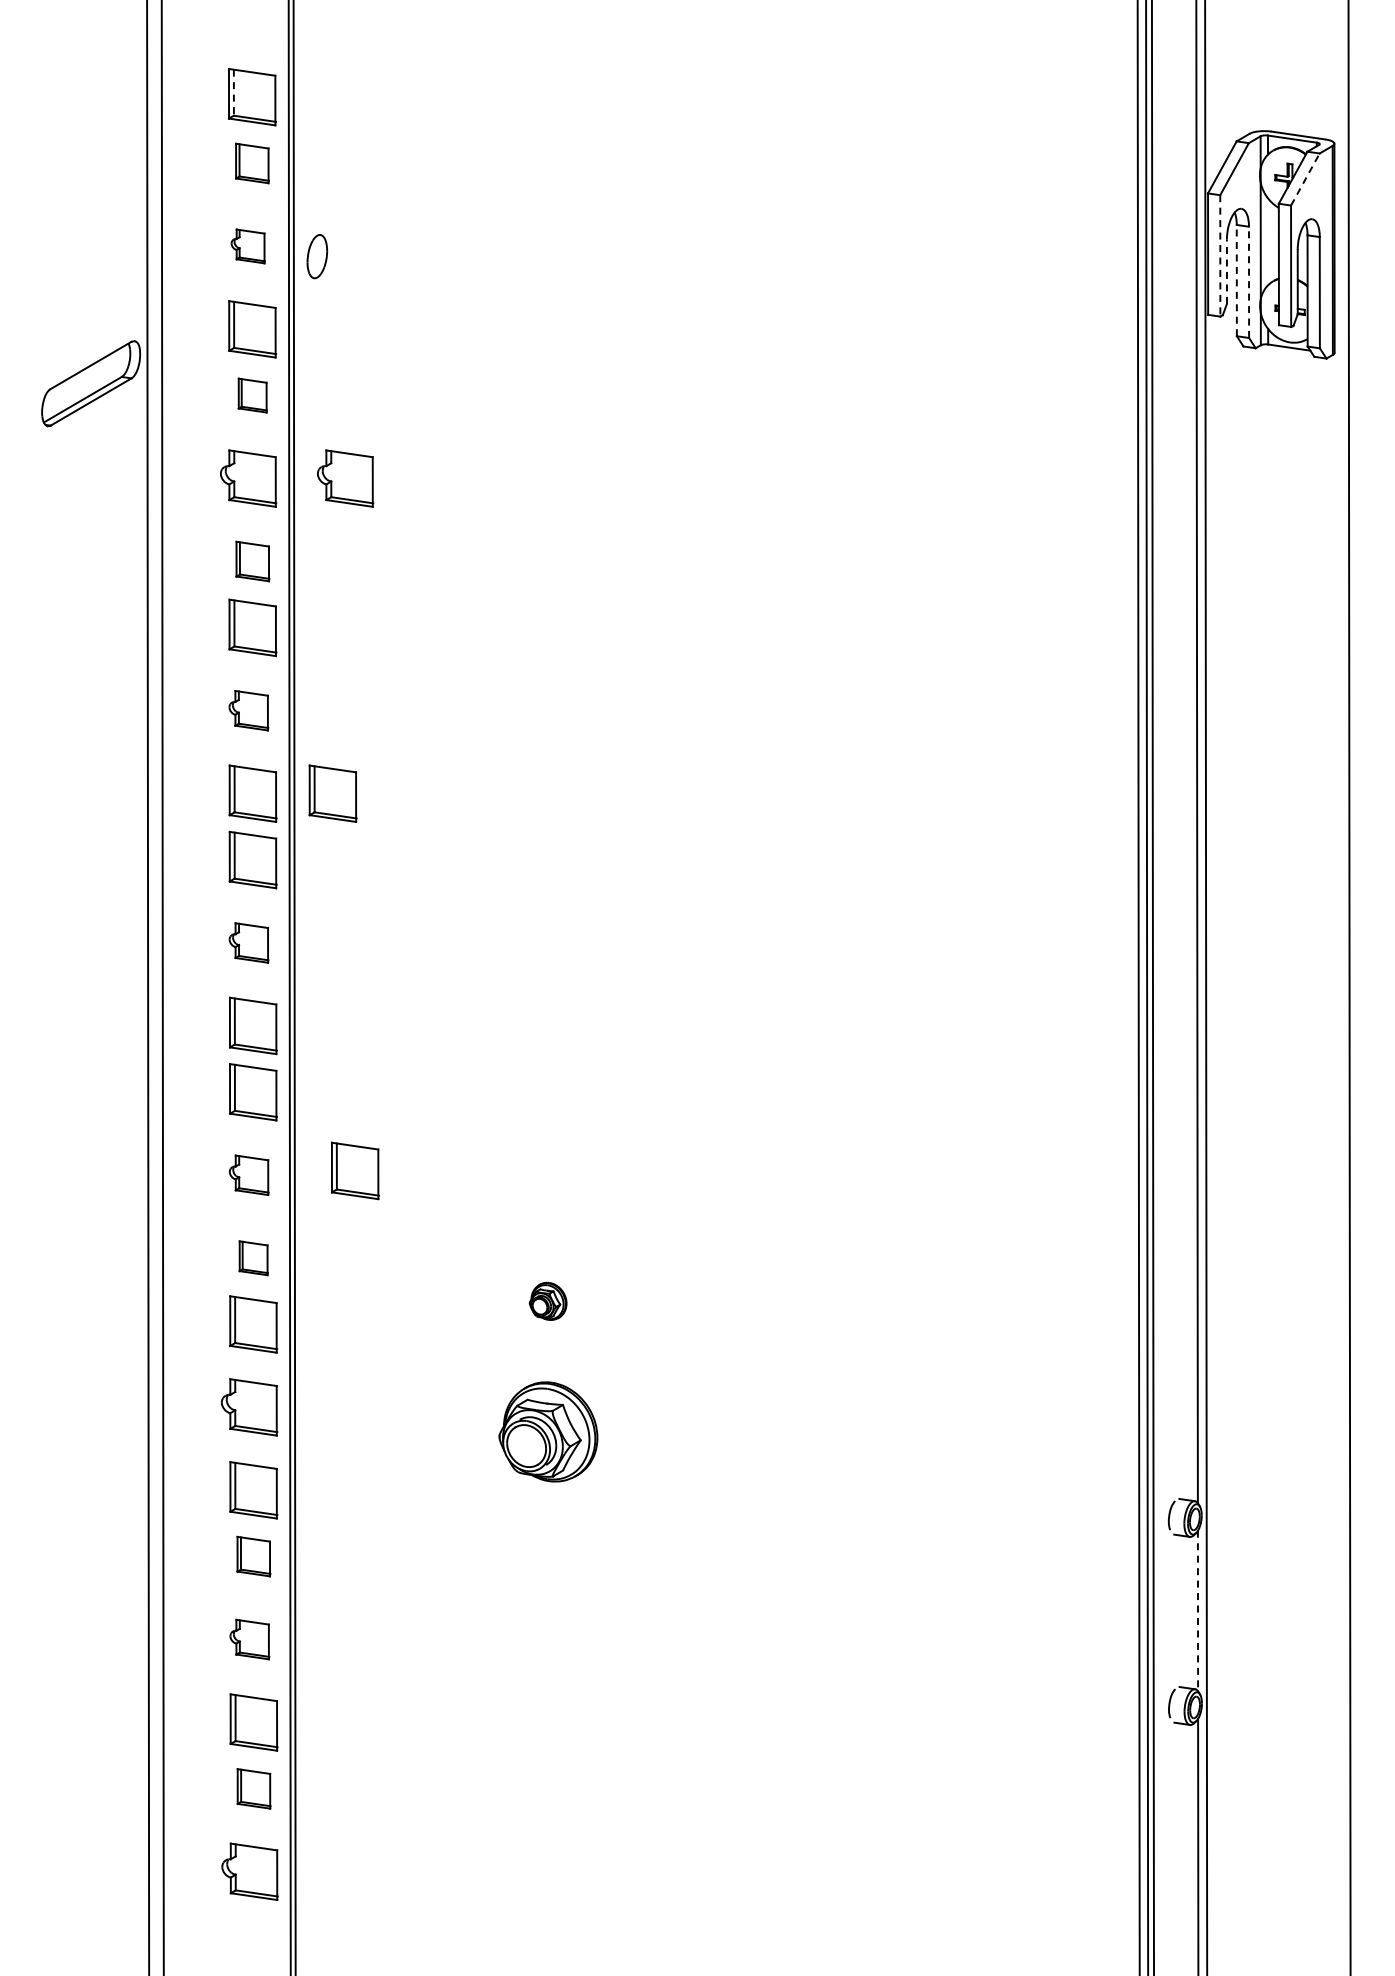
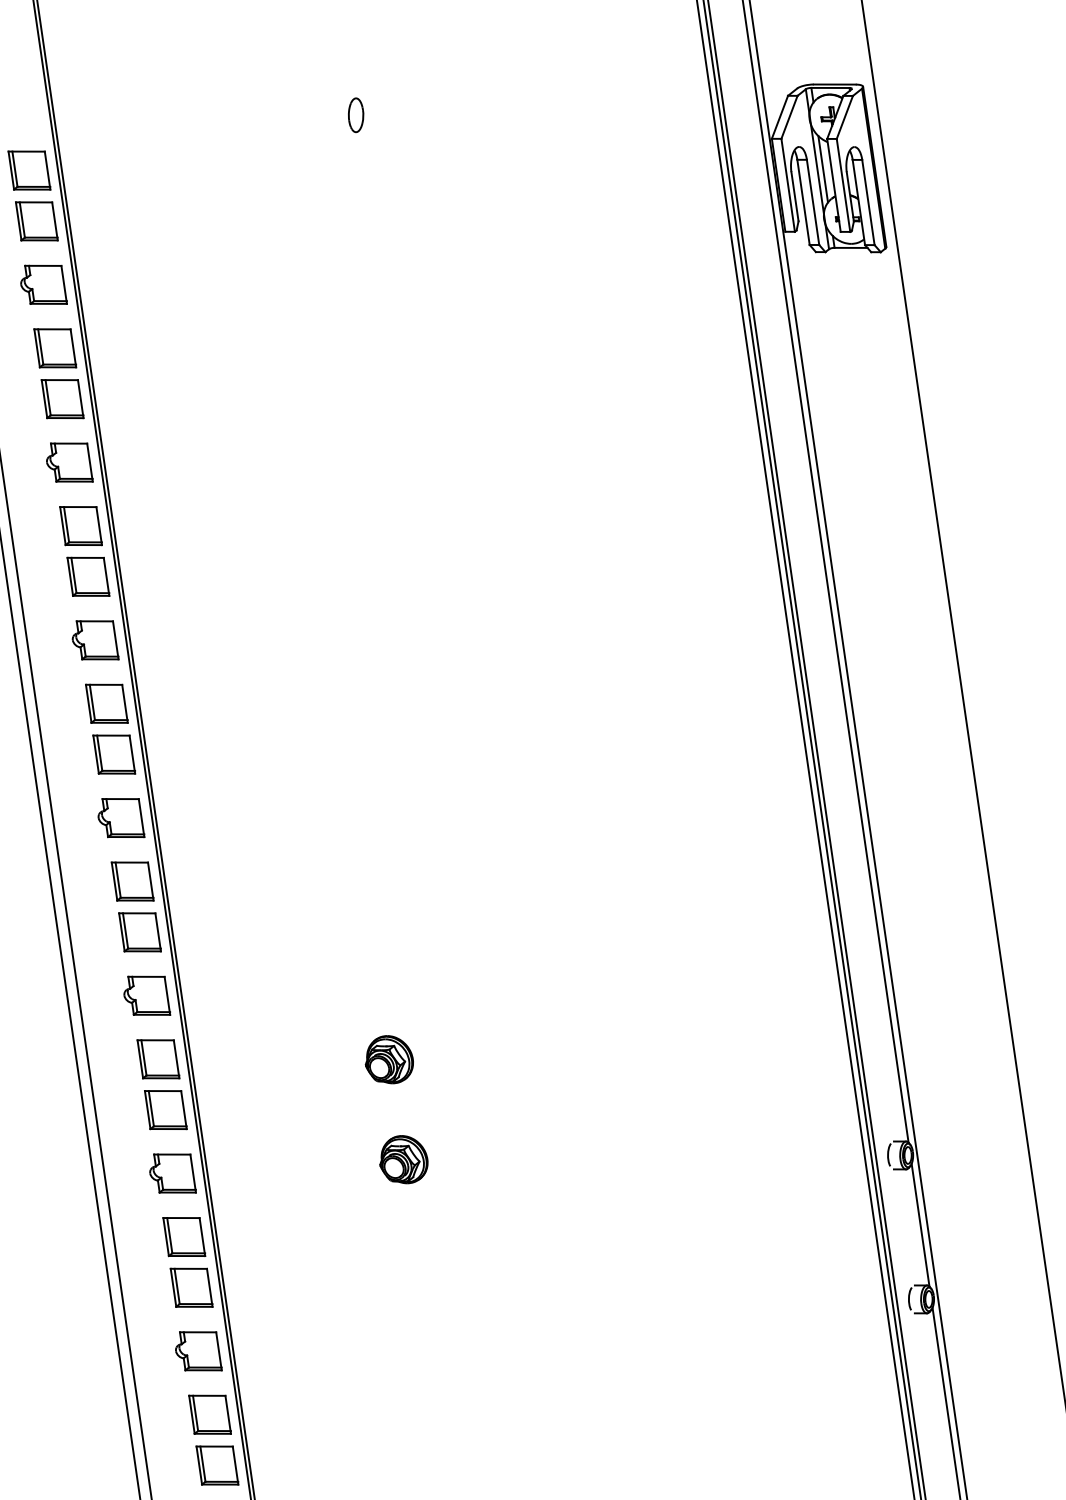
line: (233, 93) -> (14, 169), dashed -> solid
part: (252, 163) -> (37, 221), size x1.43
line: (1305, 179) -> (844, 117), dashed -> solid
line: (1268, 241) -> (823, 168), added
part: (247, 246) -> (42, 285), size x1.67
line: (1220, 255) -> (788, 184), dashed -> solid
part: (316, 256) -> (355, 115), moved
line: (1226, 271) -> (794, 196), dashed -> solid
line: (1236, 280) -> (803, 202), dashed -> solid
line: (1249, 282) -> (813, 202), dashed -> solid
part: (252, 395) -> (62, 398), size x1.67
part: (345, 478) -> (142, 452), removed
part: (252, 561) -> (80, 526), size x1.43
part: (248, 710) -> (94, 640), size x1.43
part: (332, 793) -> (167, 694), removed
part: (248, 942) -> (119, 818), size x1.43
part: (355, 1170) -> (226, 980), removed
part: (248, 1175) -> (145, 996), size x1.43
part: (253, 1258) -> (158, 1059), size x1.67
part: (547, 1301) -> (388, 1060), size x1.67
part: (548, 1431) -> (403, 1159), size x0.62
part: (253, 1556) -> (191, 1287), size x1.43
line: (1197, 1611) -> (920, 1225), dashed -> solid
part: (249, 1639) -> (197, 1351), size x1.43
part: (253, 1788) -> (217, 1465), size x1.43

